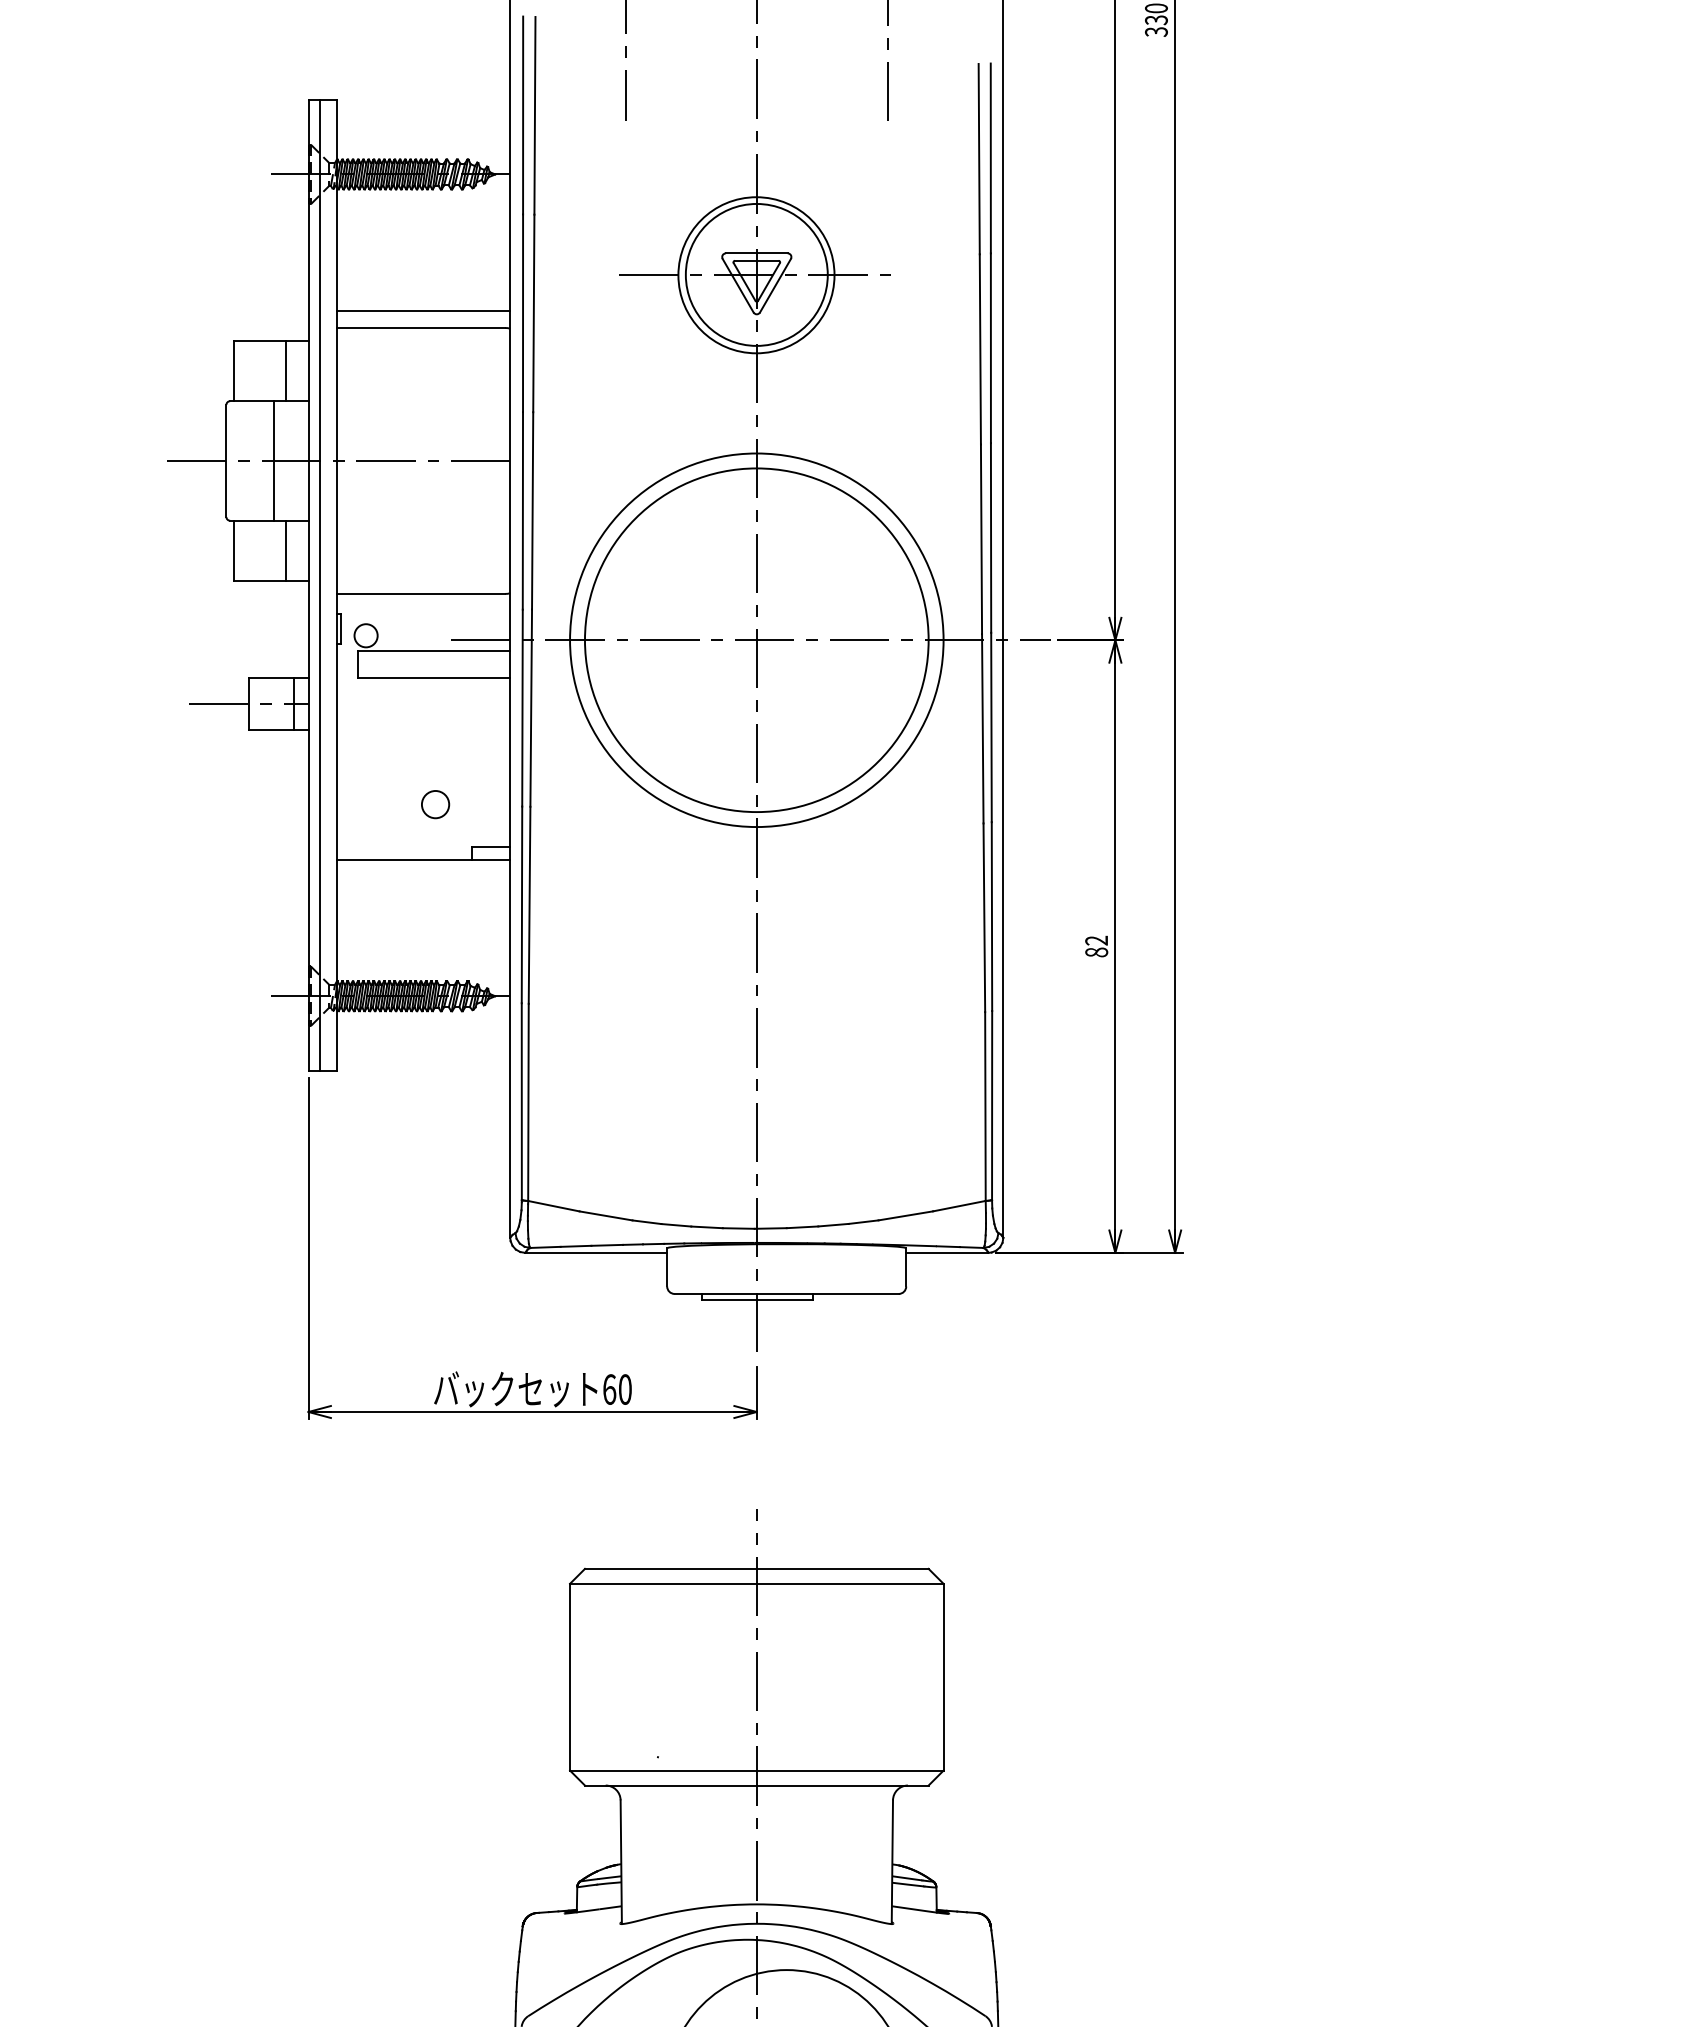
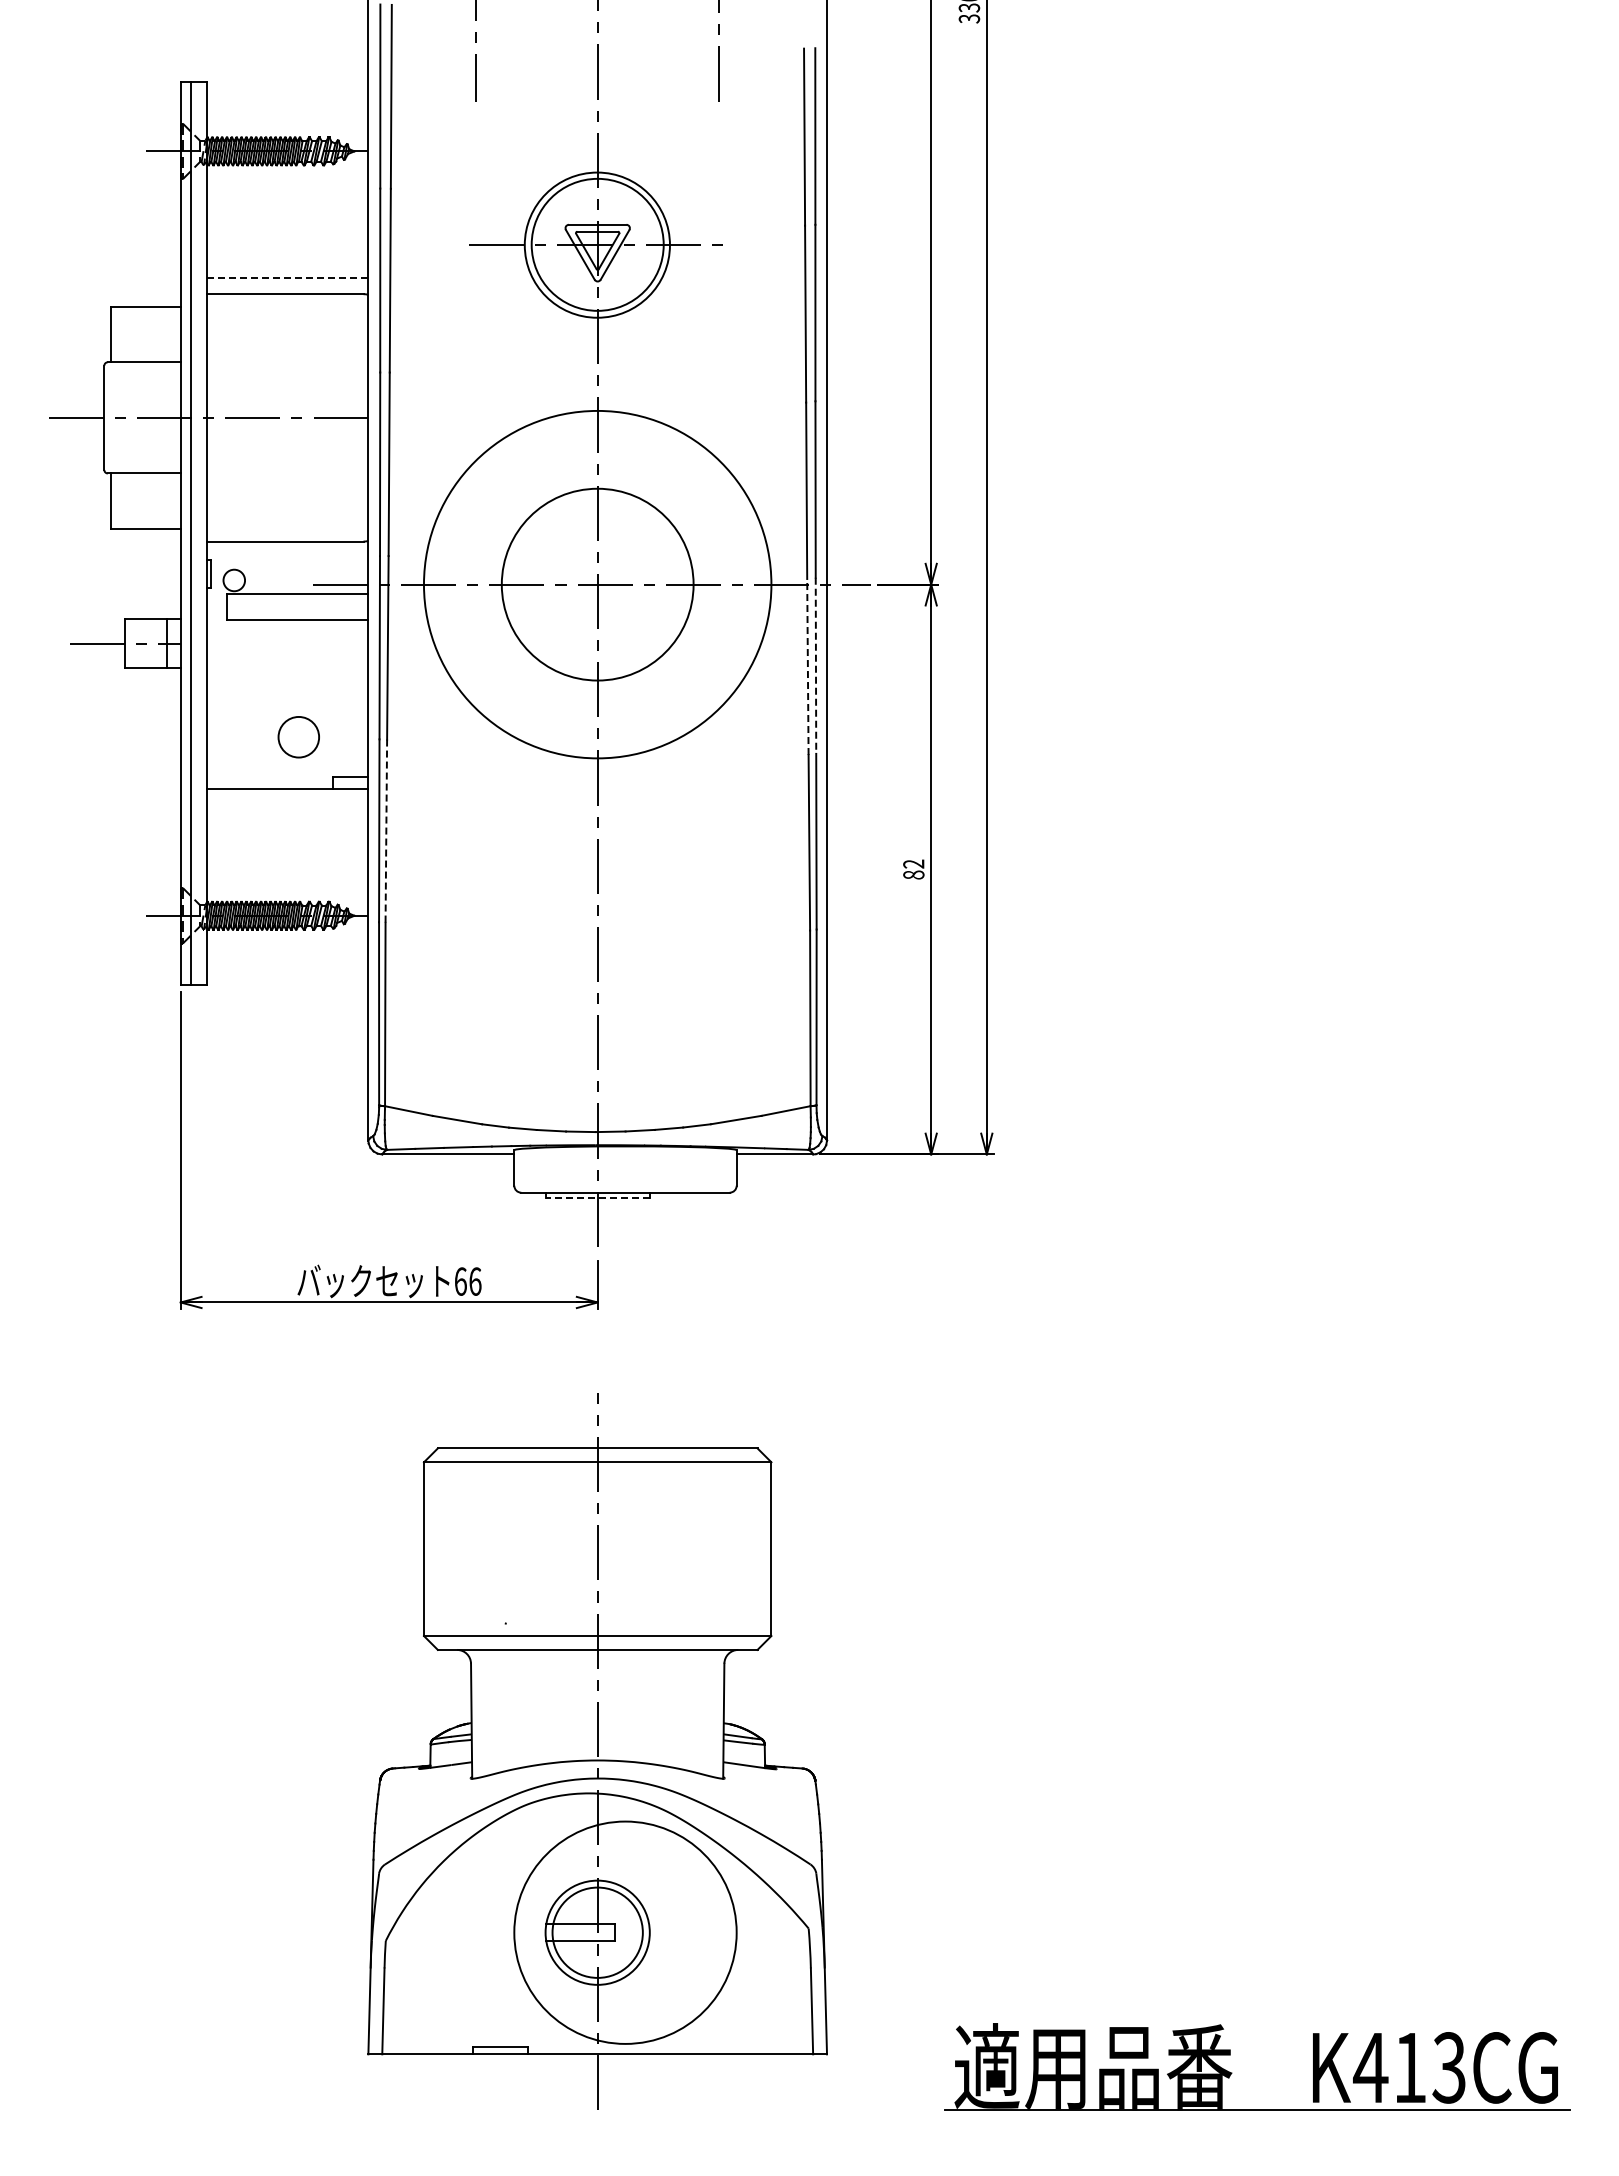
line: (423, 311) -> (287, 278), solid -> dashed
line: (285, 371) -> (159, 334), removed
line: (273, 460) -> (148, 417), removed
line: (285, 550) -> (159, 501), removed
circle: (756, 640) -> (597, 584), size x0.6
line: (982, 728) -> (807, 666), solid -> dashed
line: (990, 728) -> (815, 666), solid -> dashed
circle: (435, 804) -> (298, 737), size x1.6
line: (529, 905) -> (386, 831), solid -> dashed
line: (757, 1300) -> (598, 1198), solid -> dashed
text: (625, 1389) -> (475, 1281), 60 -> 66

